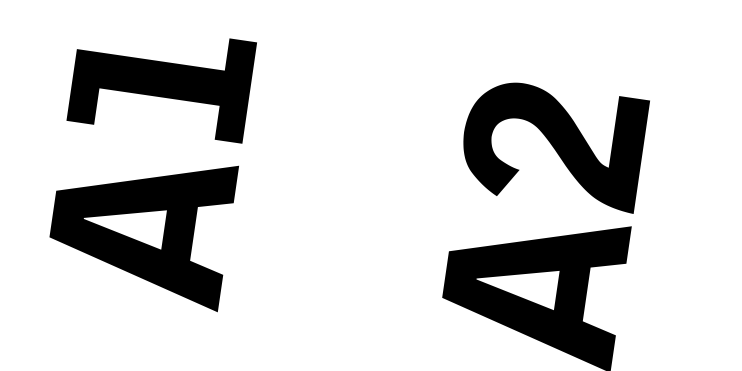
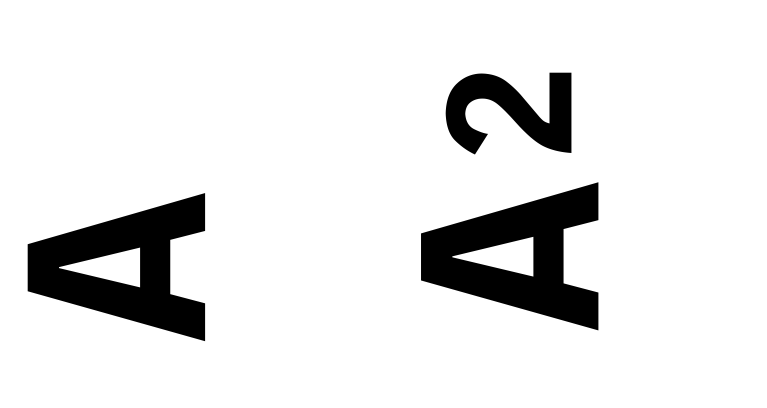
part: (161, 81) -> (112, 106), removed
part: (552, 145) -> (508, 113), size x0.7
part: (139, 225) -> (115, 266), moved

